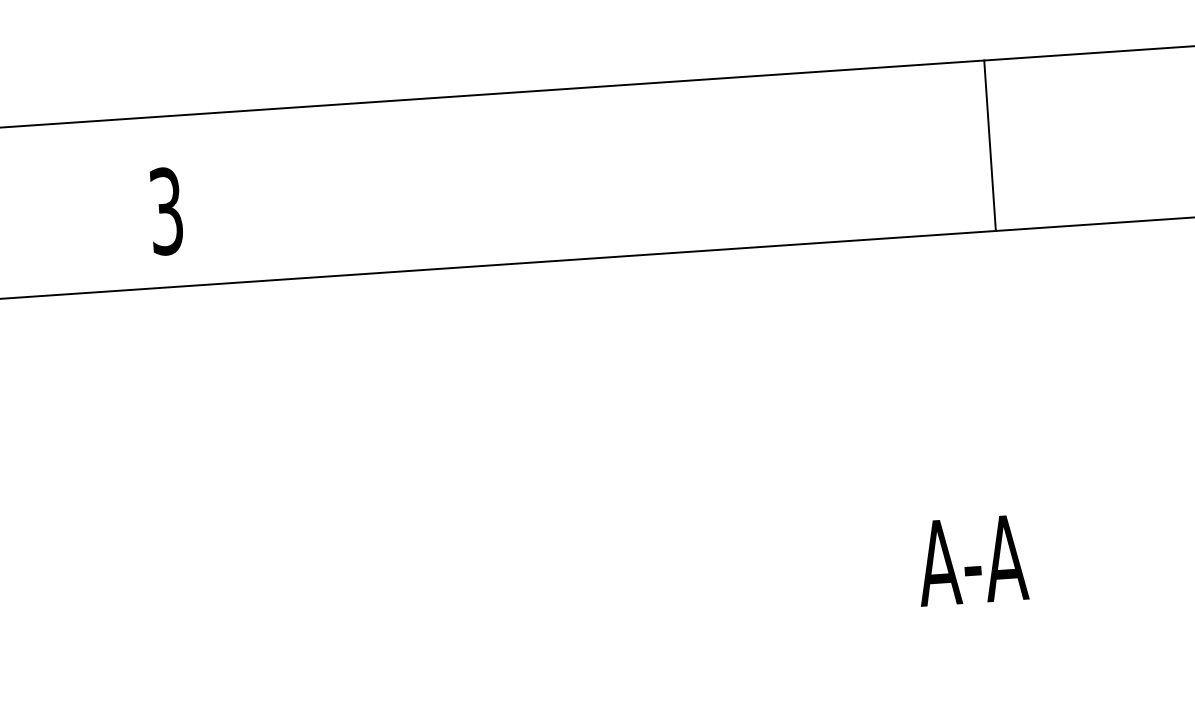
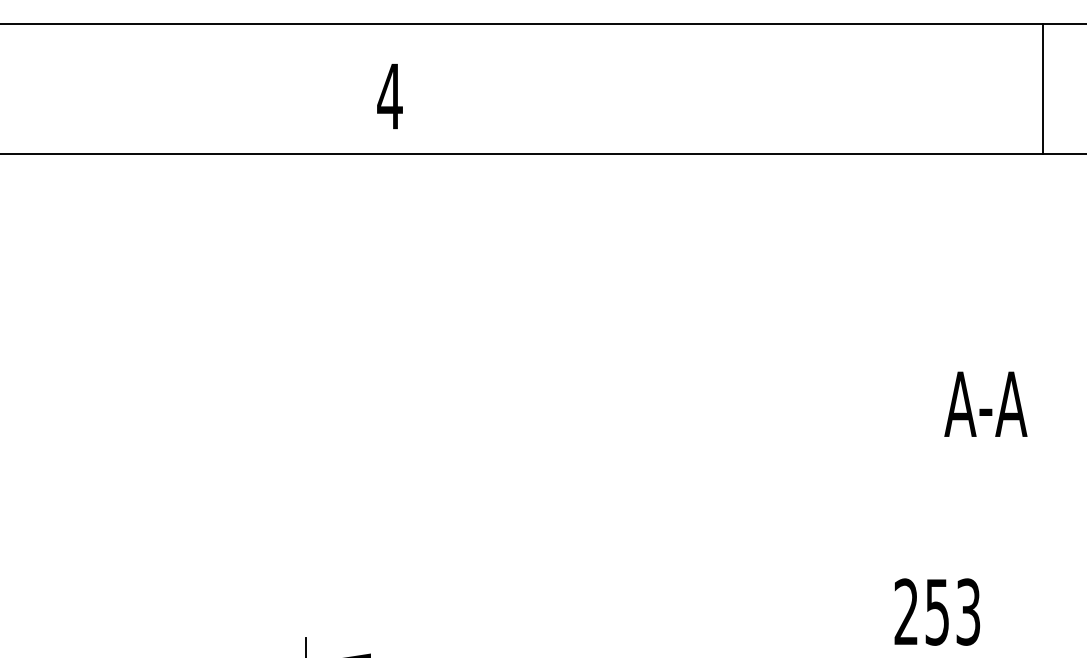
line: (989, 146) -> (1042, 89), moved
text: (165, 211) -> (389, 96), 3 -> 4

